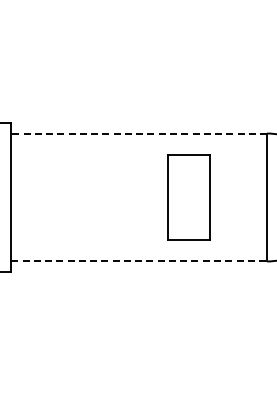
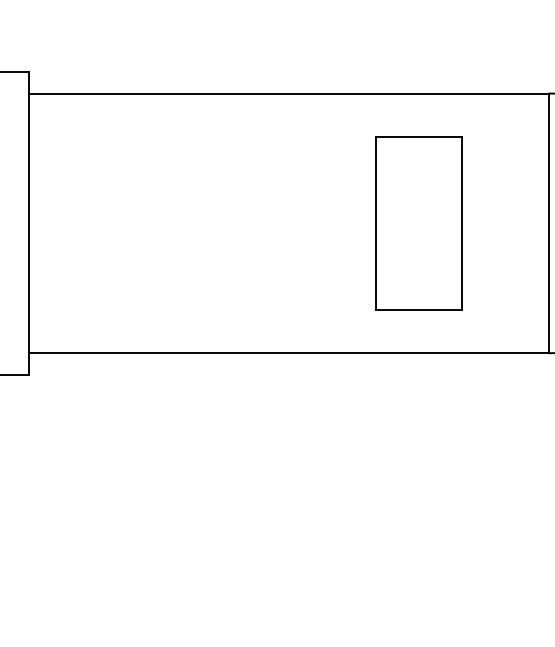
line: (139, 133) -> (289, 93), dashed -> solid
part: (188, 197) -> (417, 223), moved
line: (139, 261) -> (289, 353), dashed -> solid

